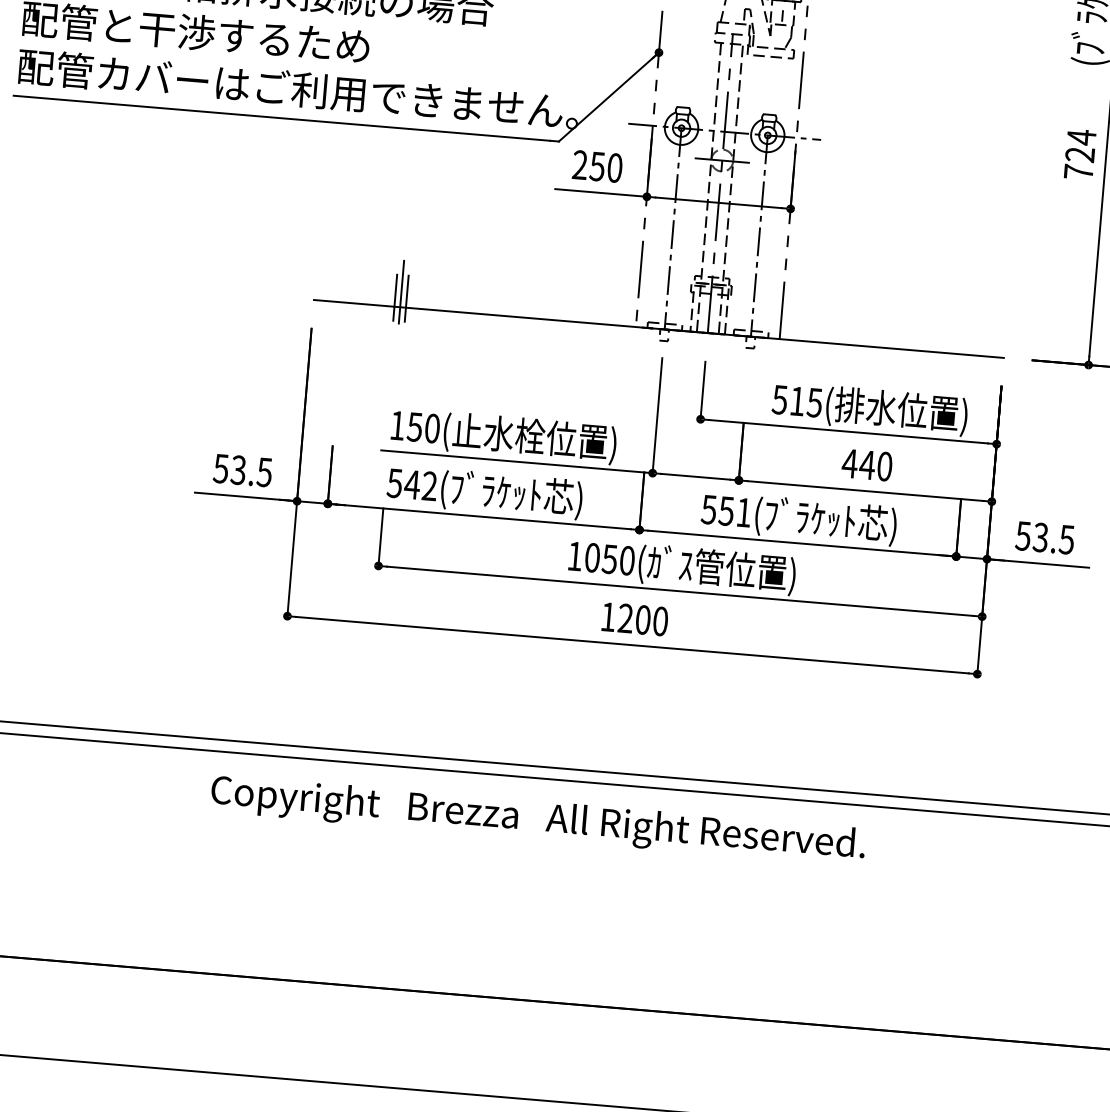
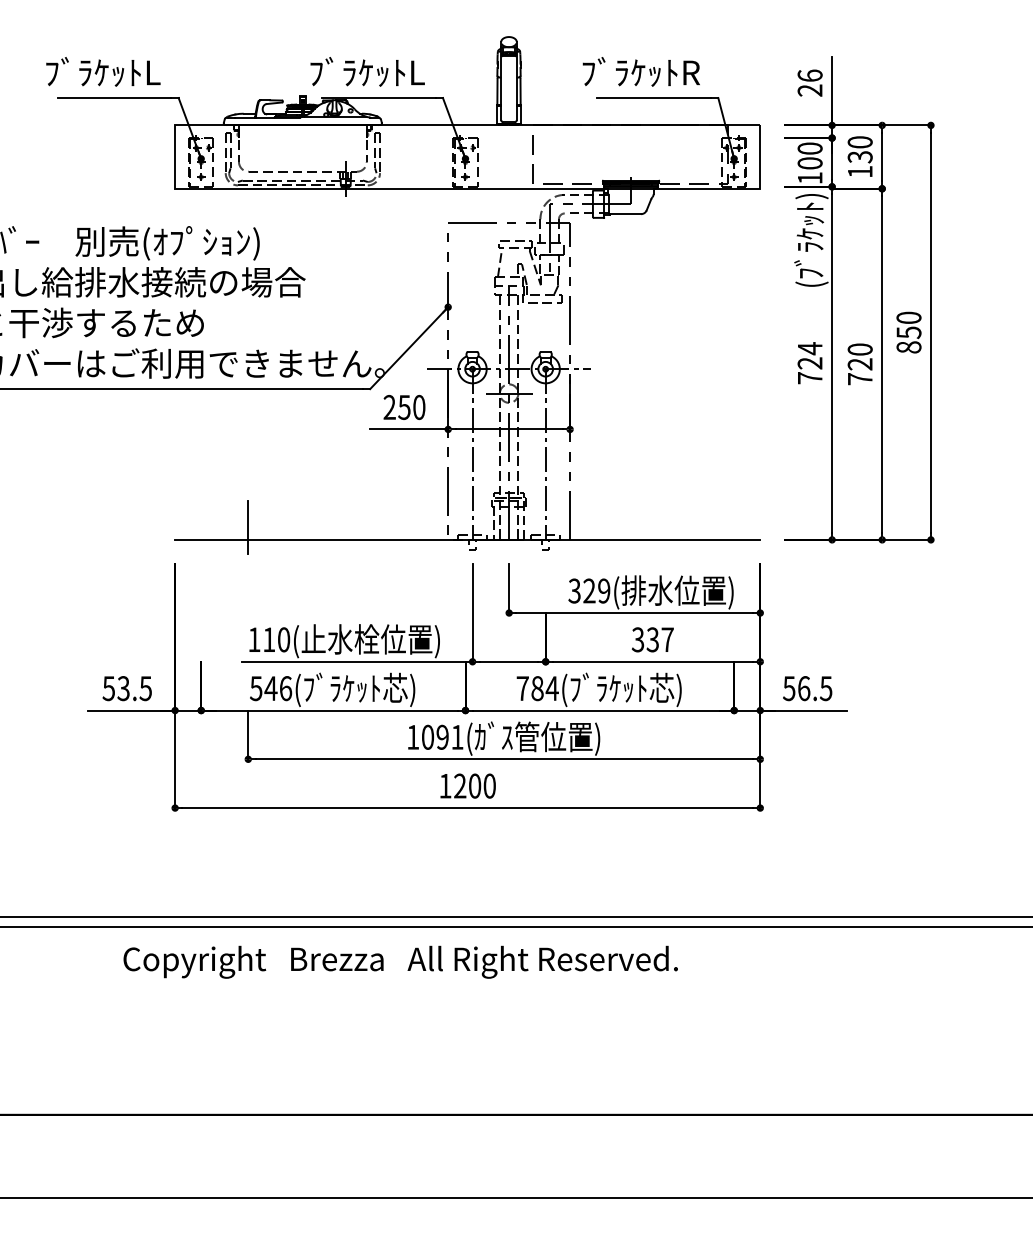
line: (395, 296) -> (243, 531), removed
line: (407, 297) -> (253, 531), removed
text: (797, 400) -> (589, 590), 515( -> 329(
text: (414, 426) -> (268, 639), 150( -> 110(
text: (866, 464) -> (652, 639), 440 -> 337
text: (429, 486) -> (285, 688), 542( -> 546(
text: (726, 511) -> (537, 688), 551( -> 784(
text: (1040, 537) -> (803, 688), 53.5 -> 56.5
text: (618, 558) -> (449, 736), 1050( -> 1091(

